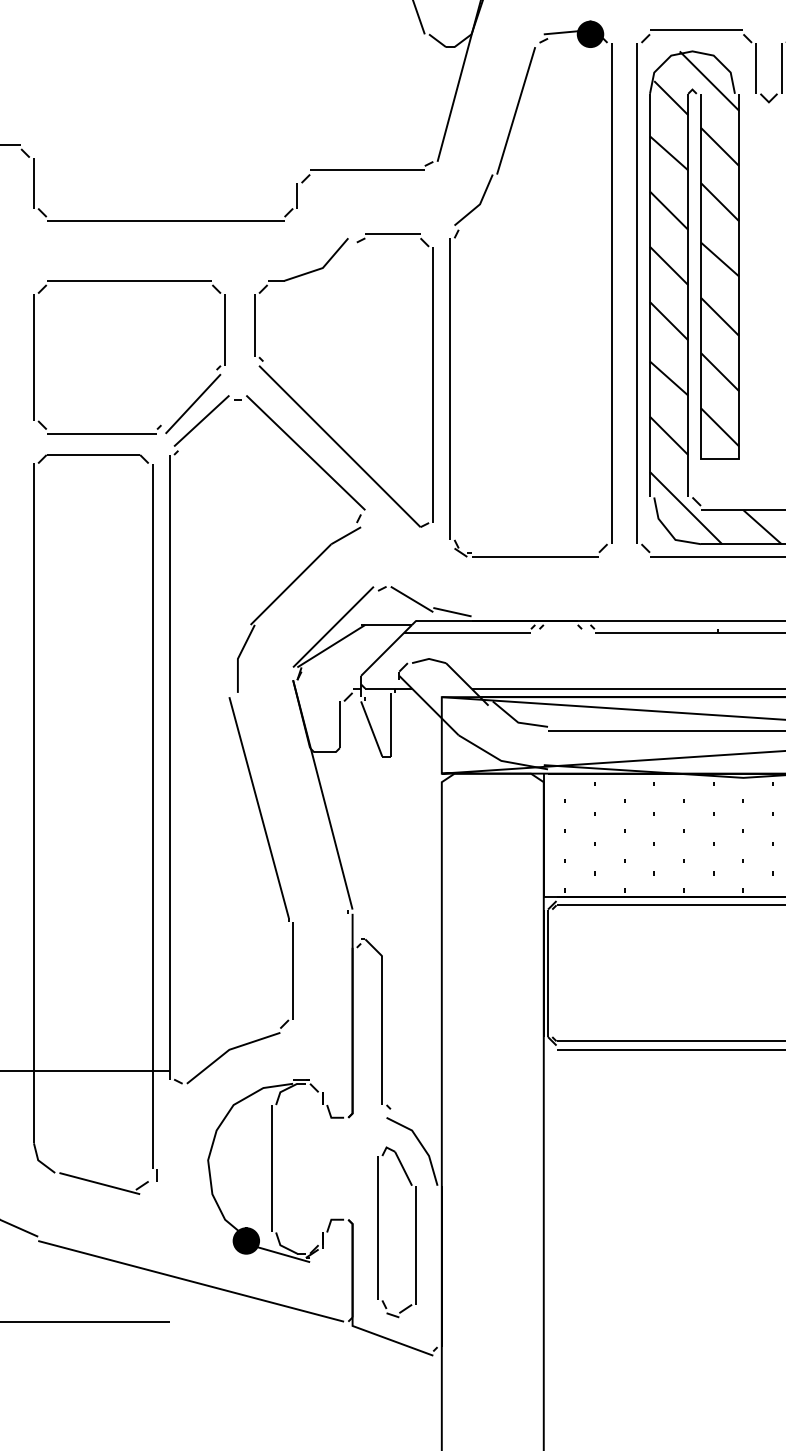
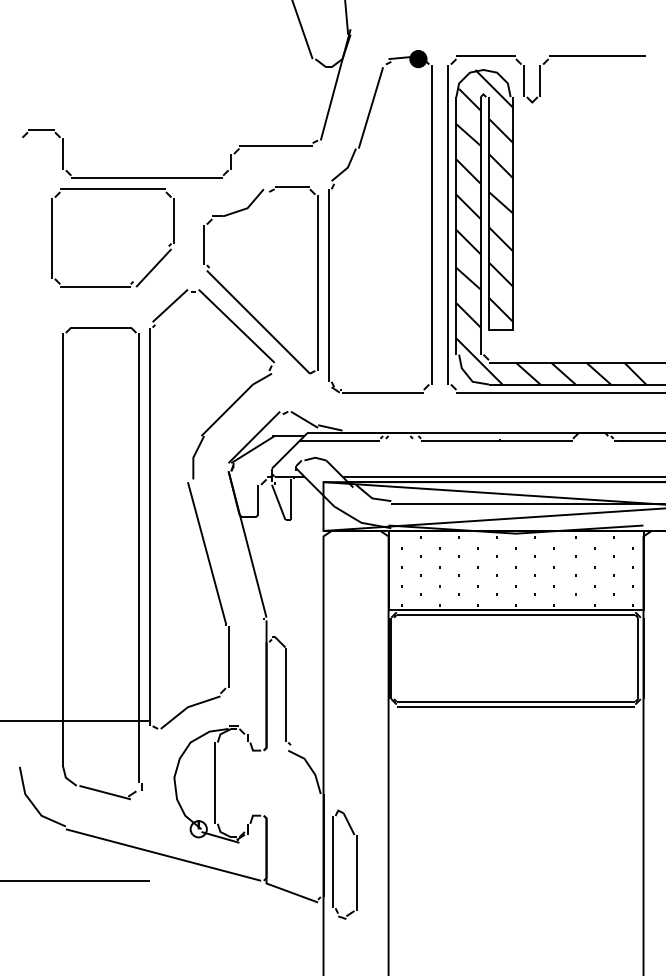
part: (128, 280) -> (112, 189), moved
part: (379, 1231) -> (333, 864), moved
fill: (245, 1241) -> (198, 829), removed

